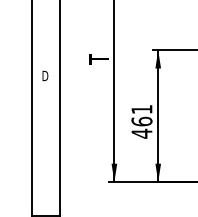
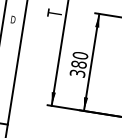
text: (141, 121) -> (78, 64), 461 -> 380

